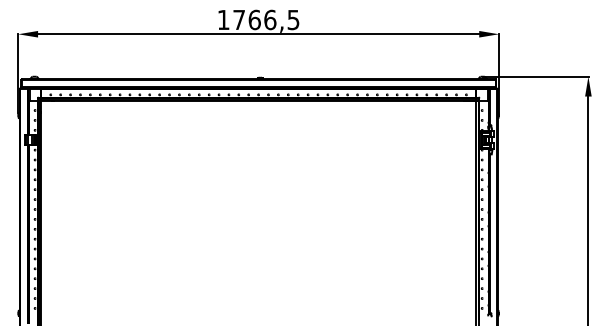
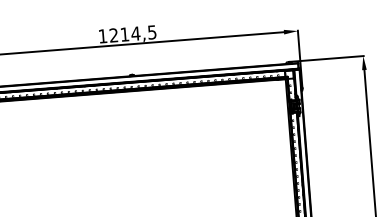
text: (254, 19) -> (124, 34), 1766,5 -> 1214,5

